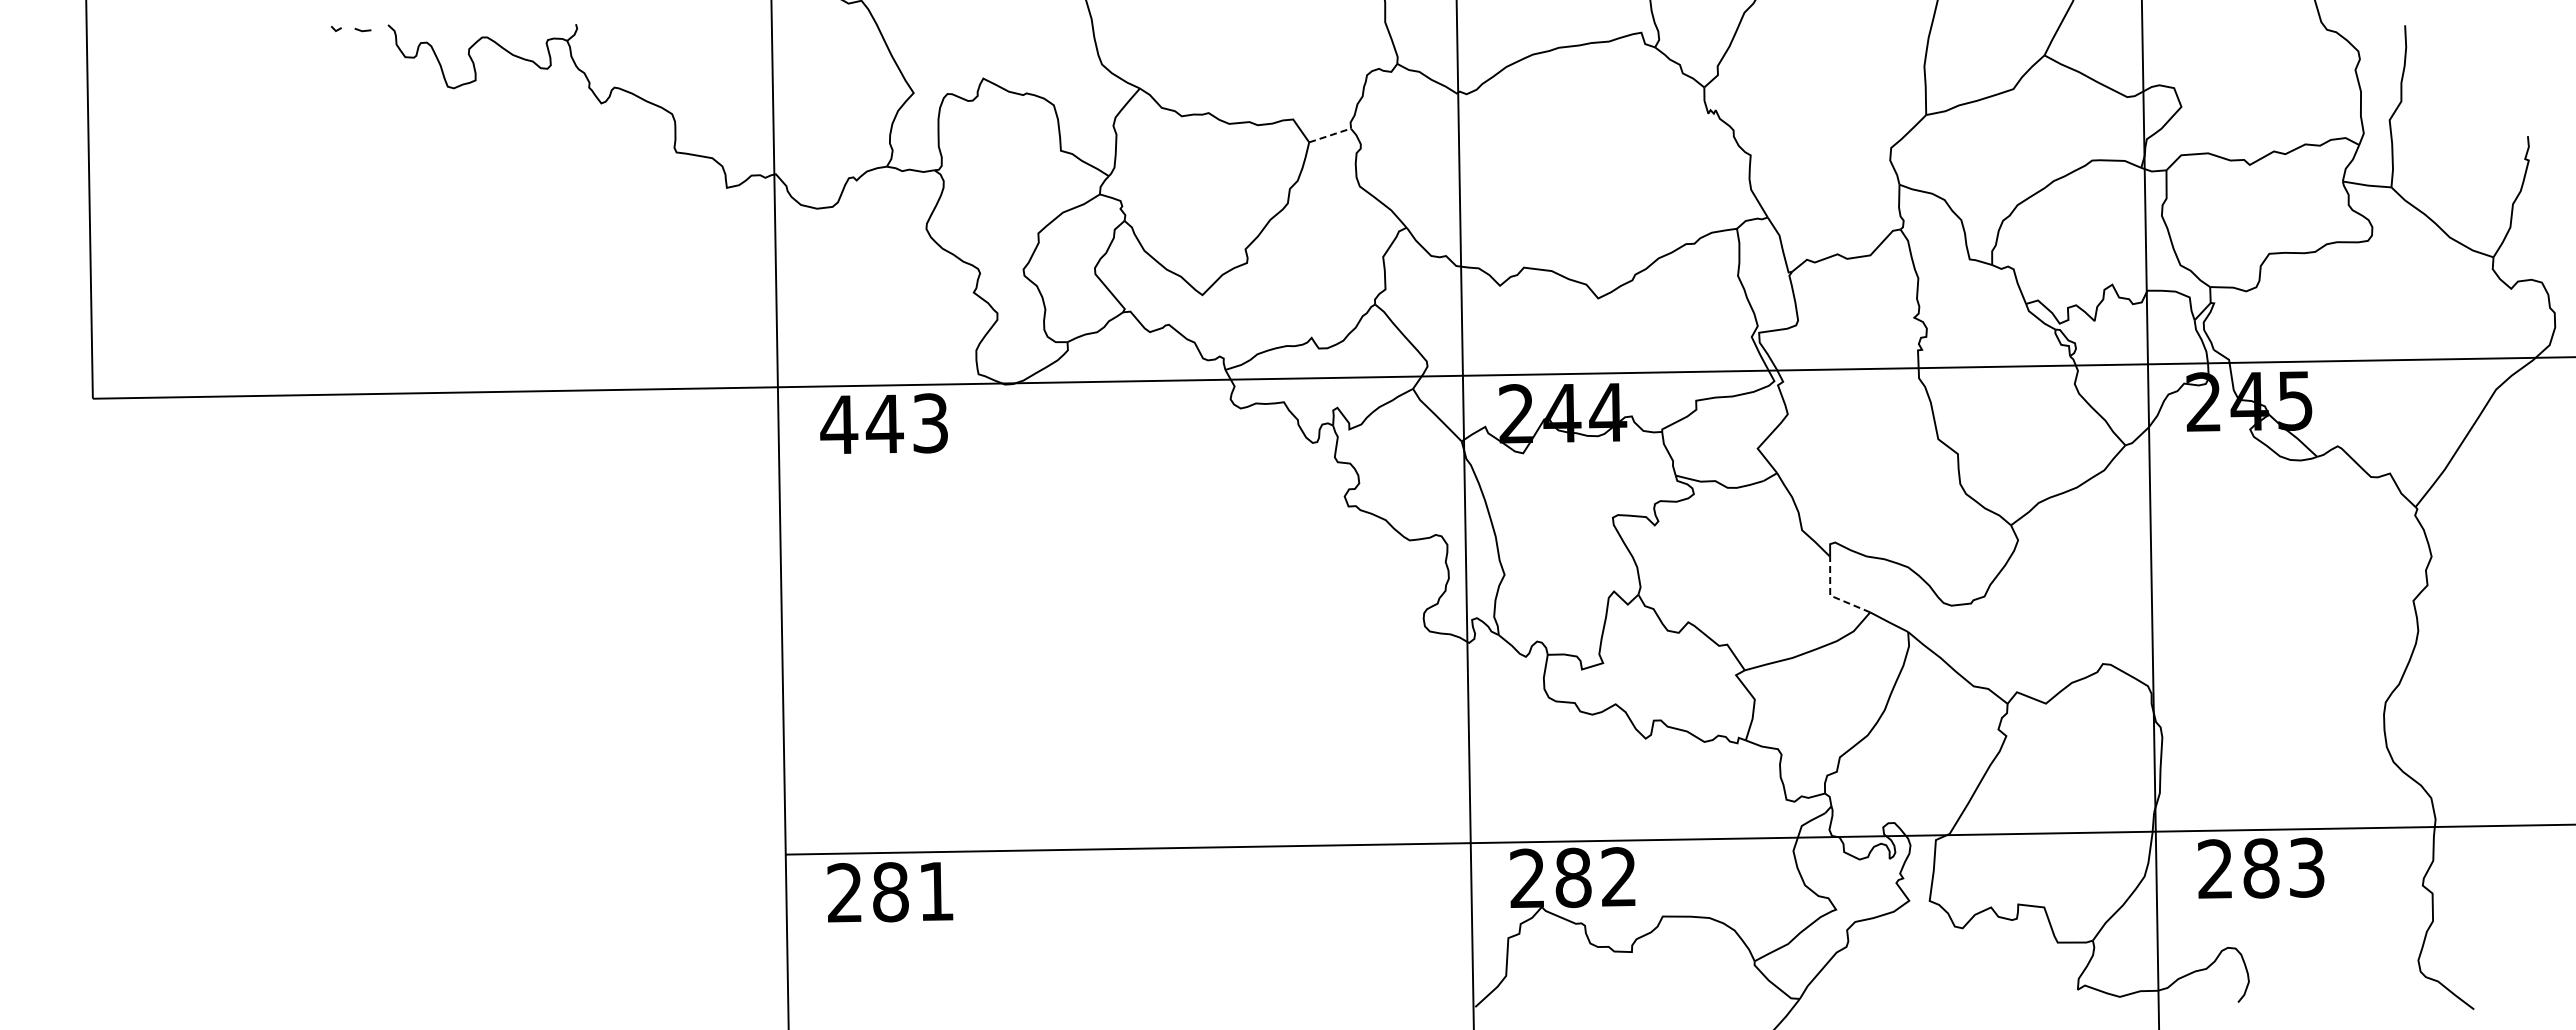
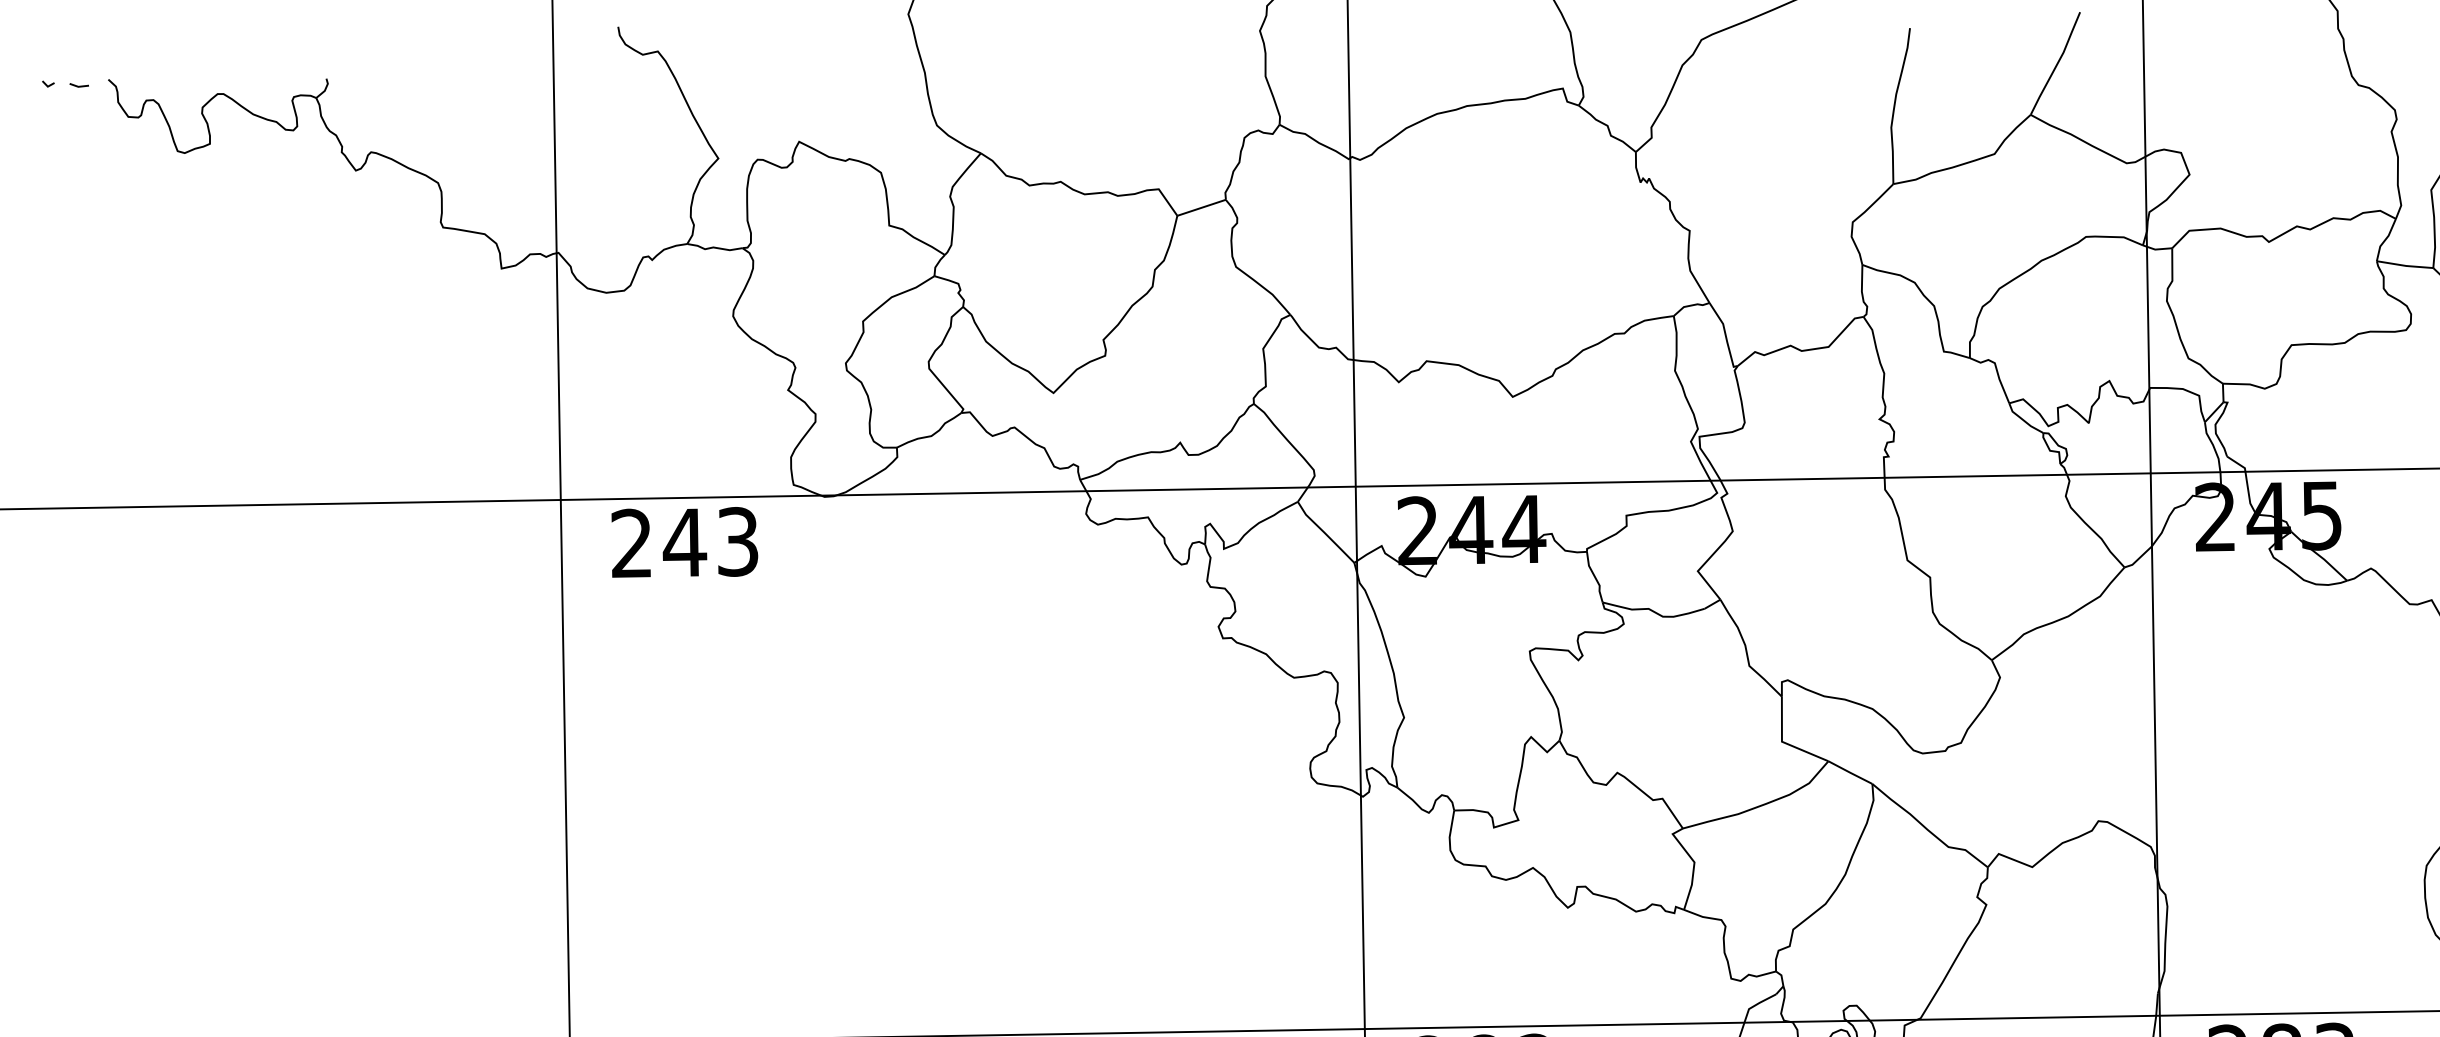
line: (1330, 135) -> (1202, 207), dashed -> solid
text: (839, 424) -> (632, 543), 443 -> 243
line: (1832, 596) -> (1784, 742), dashed -> solid

